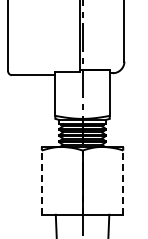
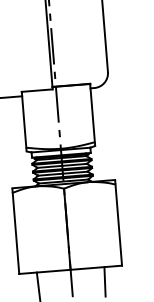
line: (41, 182) -> (15, 233), dashed -> solid
line: (123, 182) -> (119, 224), dashed -> solid

